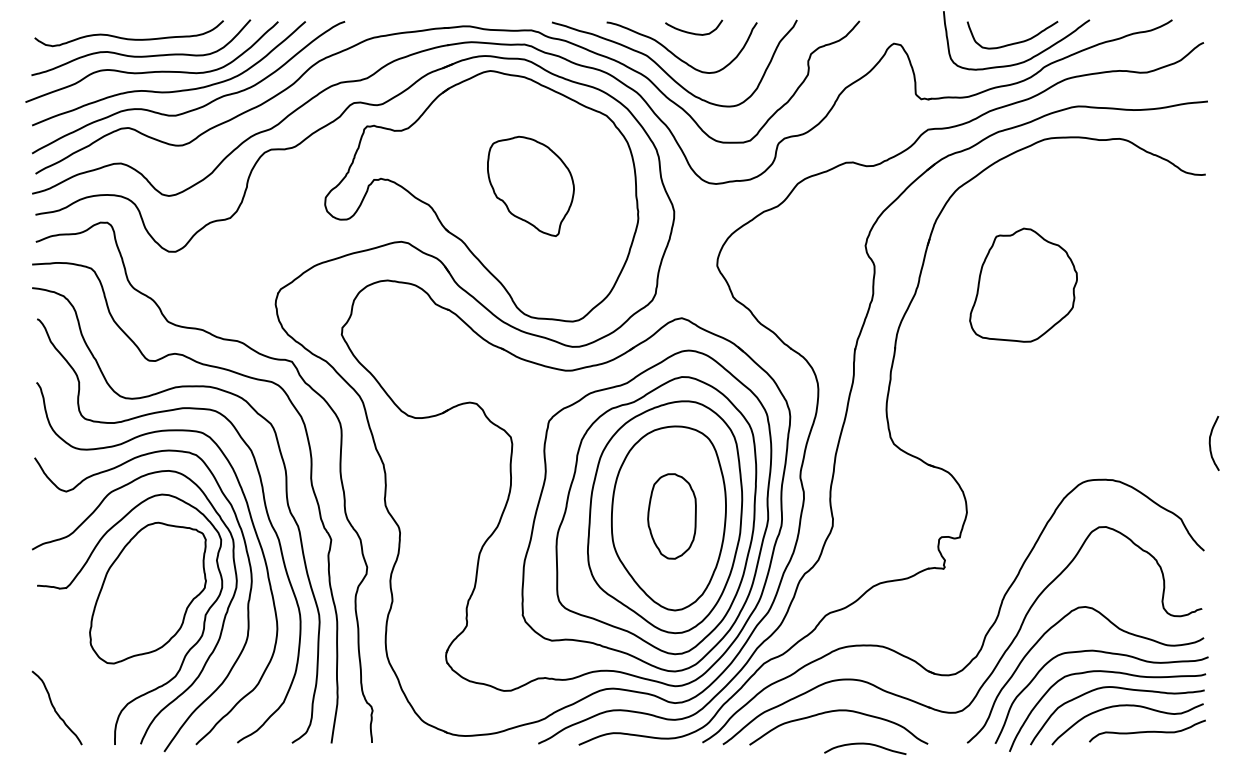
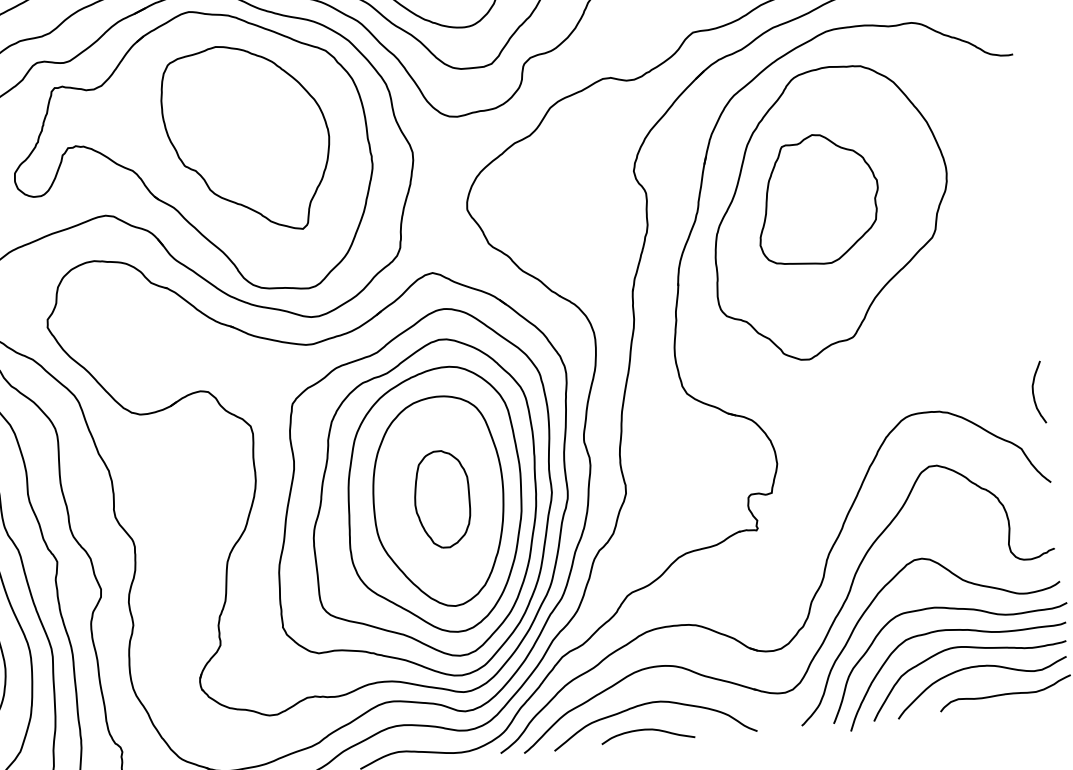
part: (530, 186) -> (246, 139), size x1.67
part: (1033, 296) -> (830, 211), added
curve: (1210, 443) -> (1033, 392), moved
curve: (865, 744) -> (647, 730), moved

